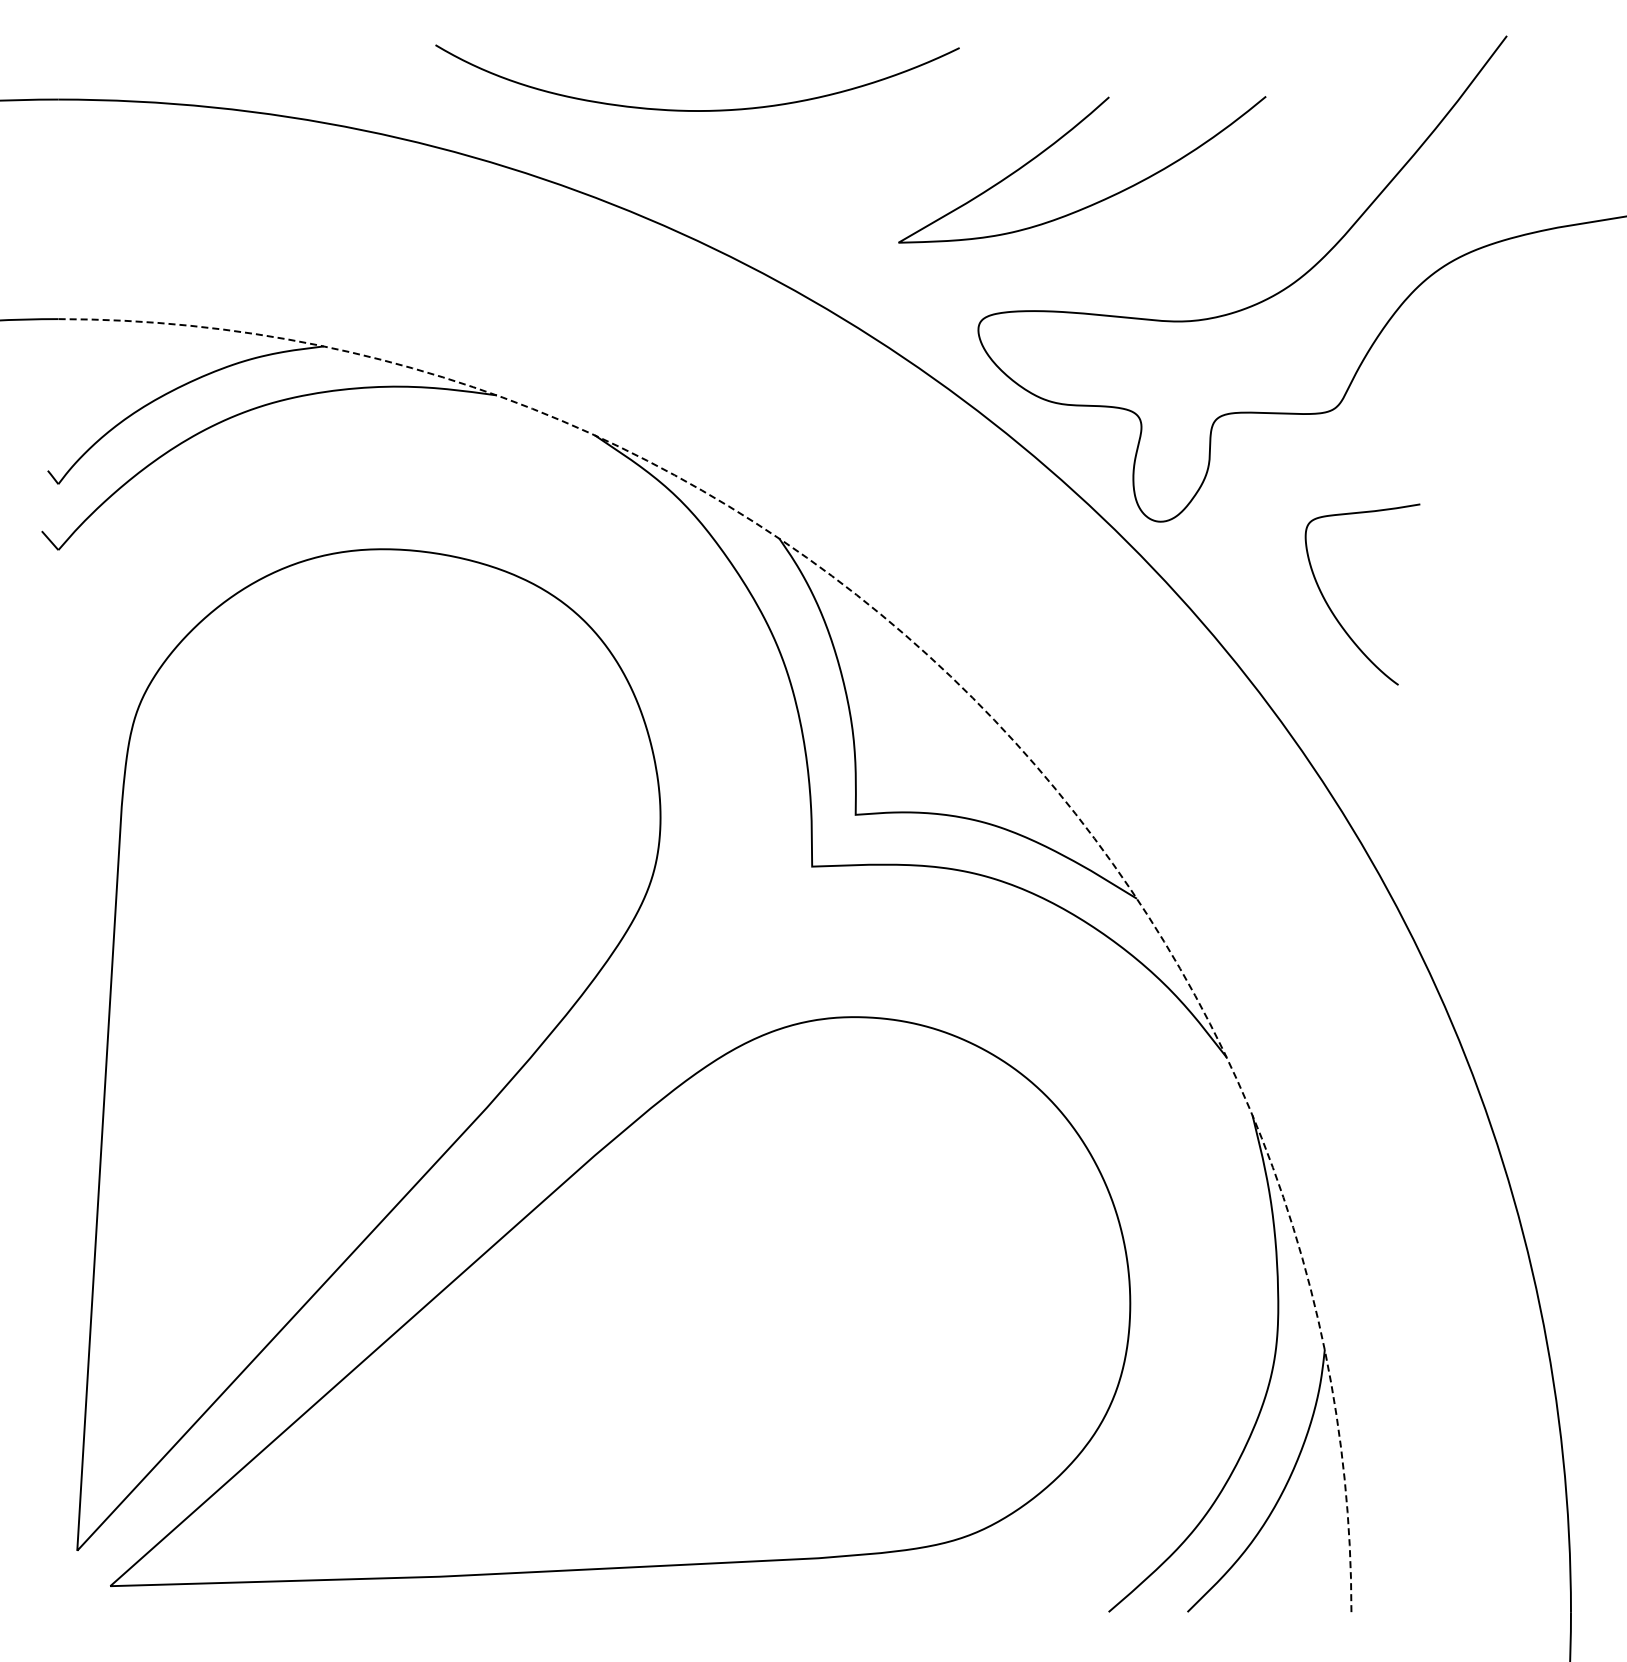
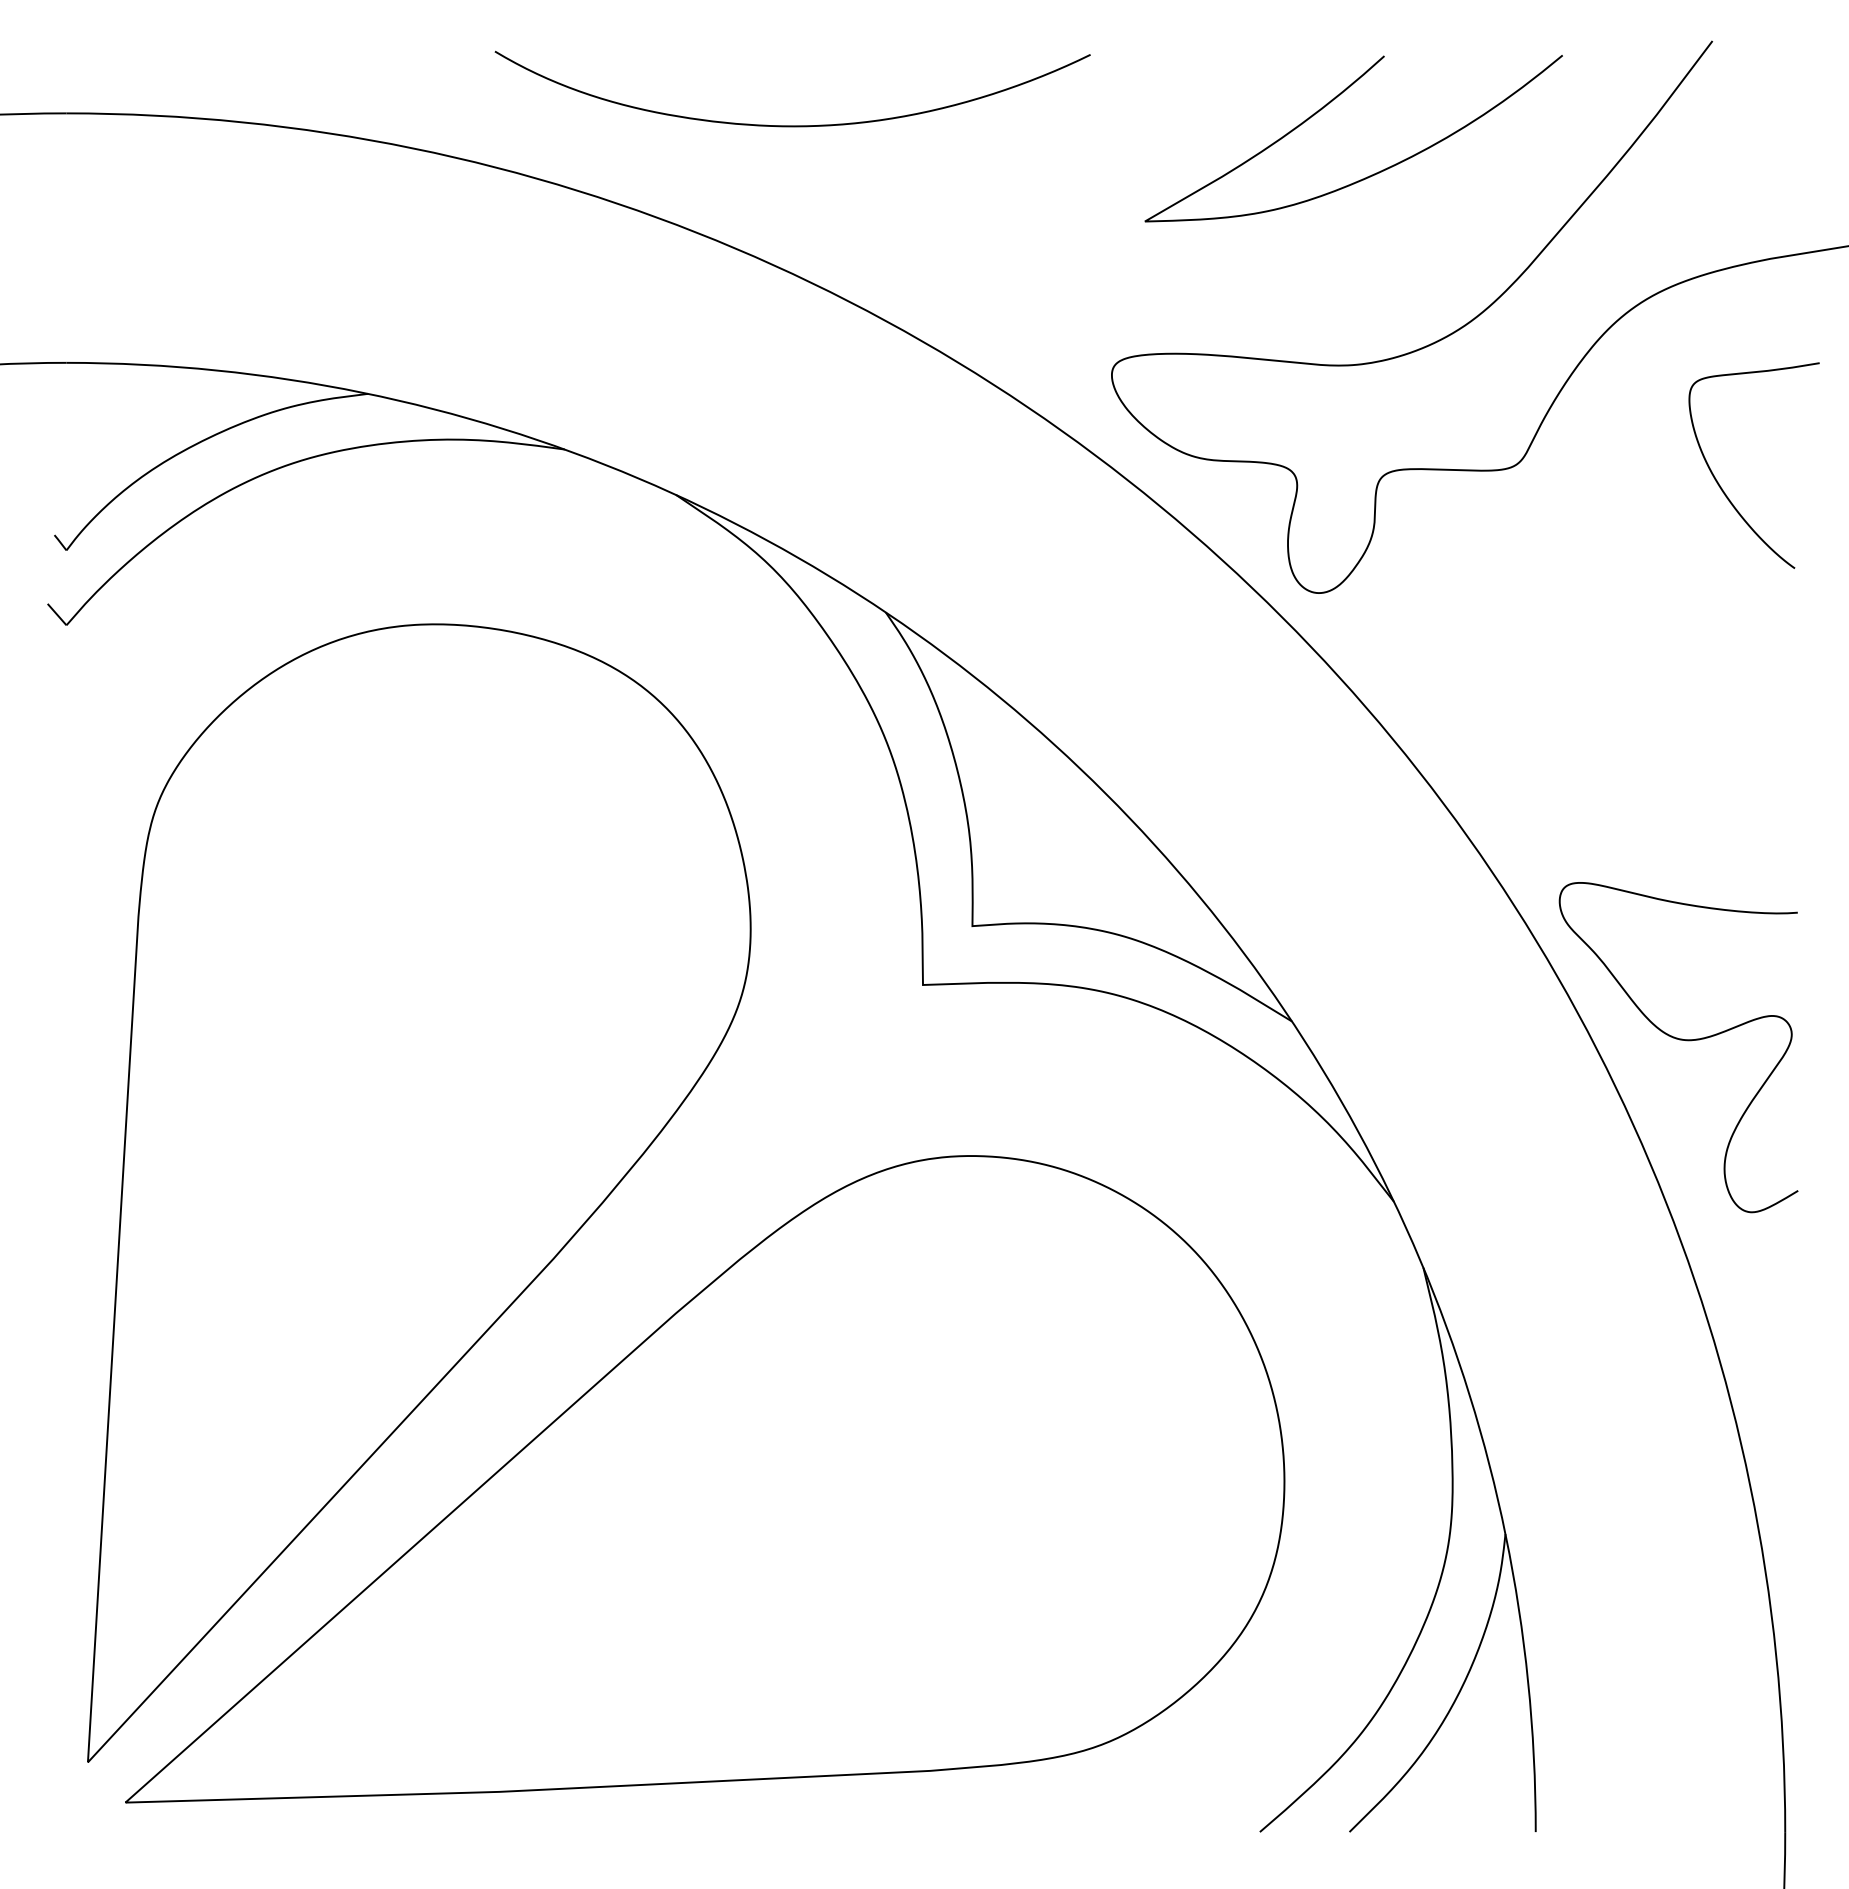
curve: (1097, 201) -> (1371, 174), moved
curve: (1332, 610) -> (1719, 483), moved
arc: (972, 697) -> (1105, 792), dashed -> solid
curve: (1477, 915) -> (1679, 1040), added

